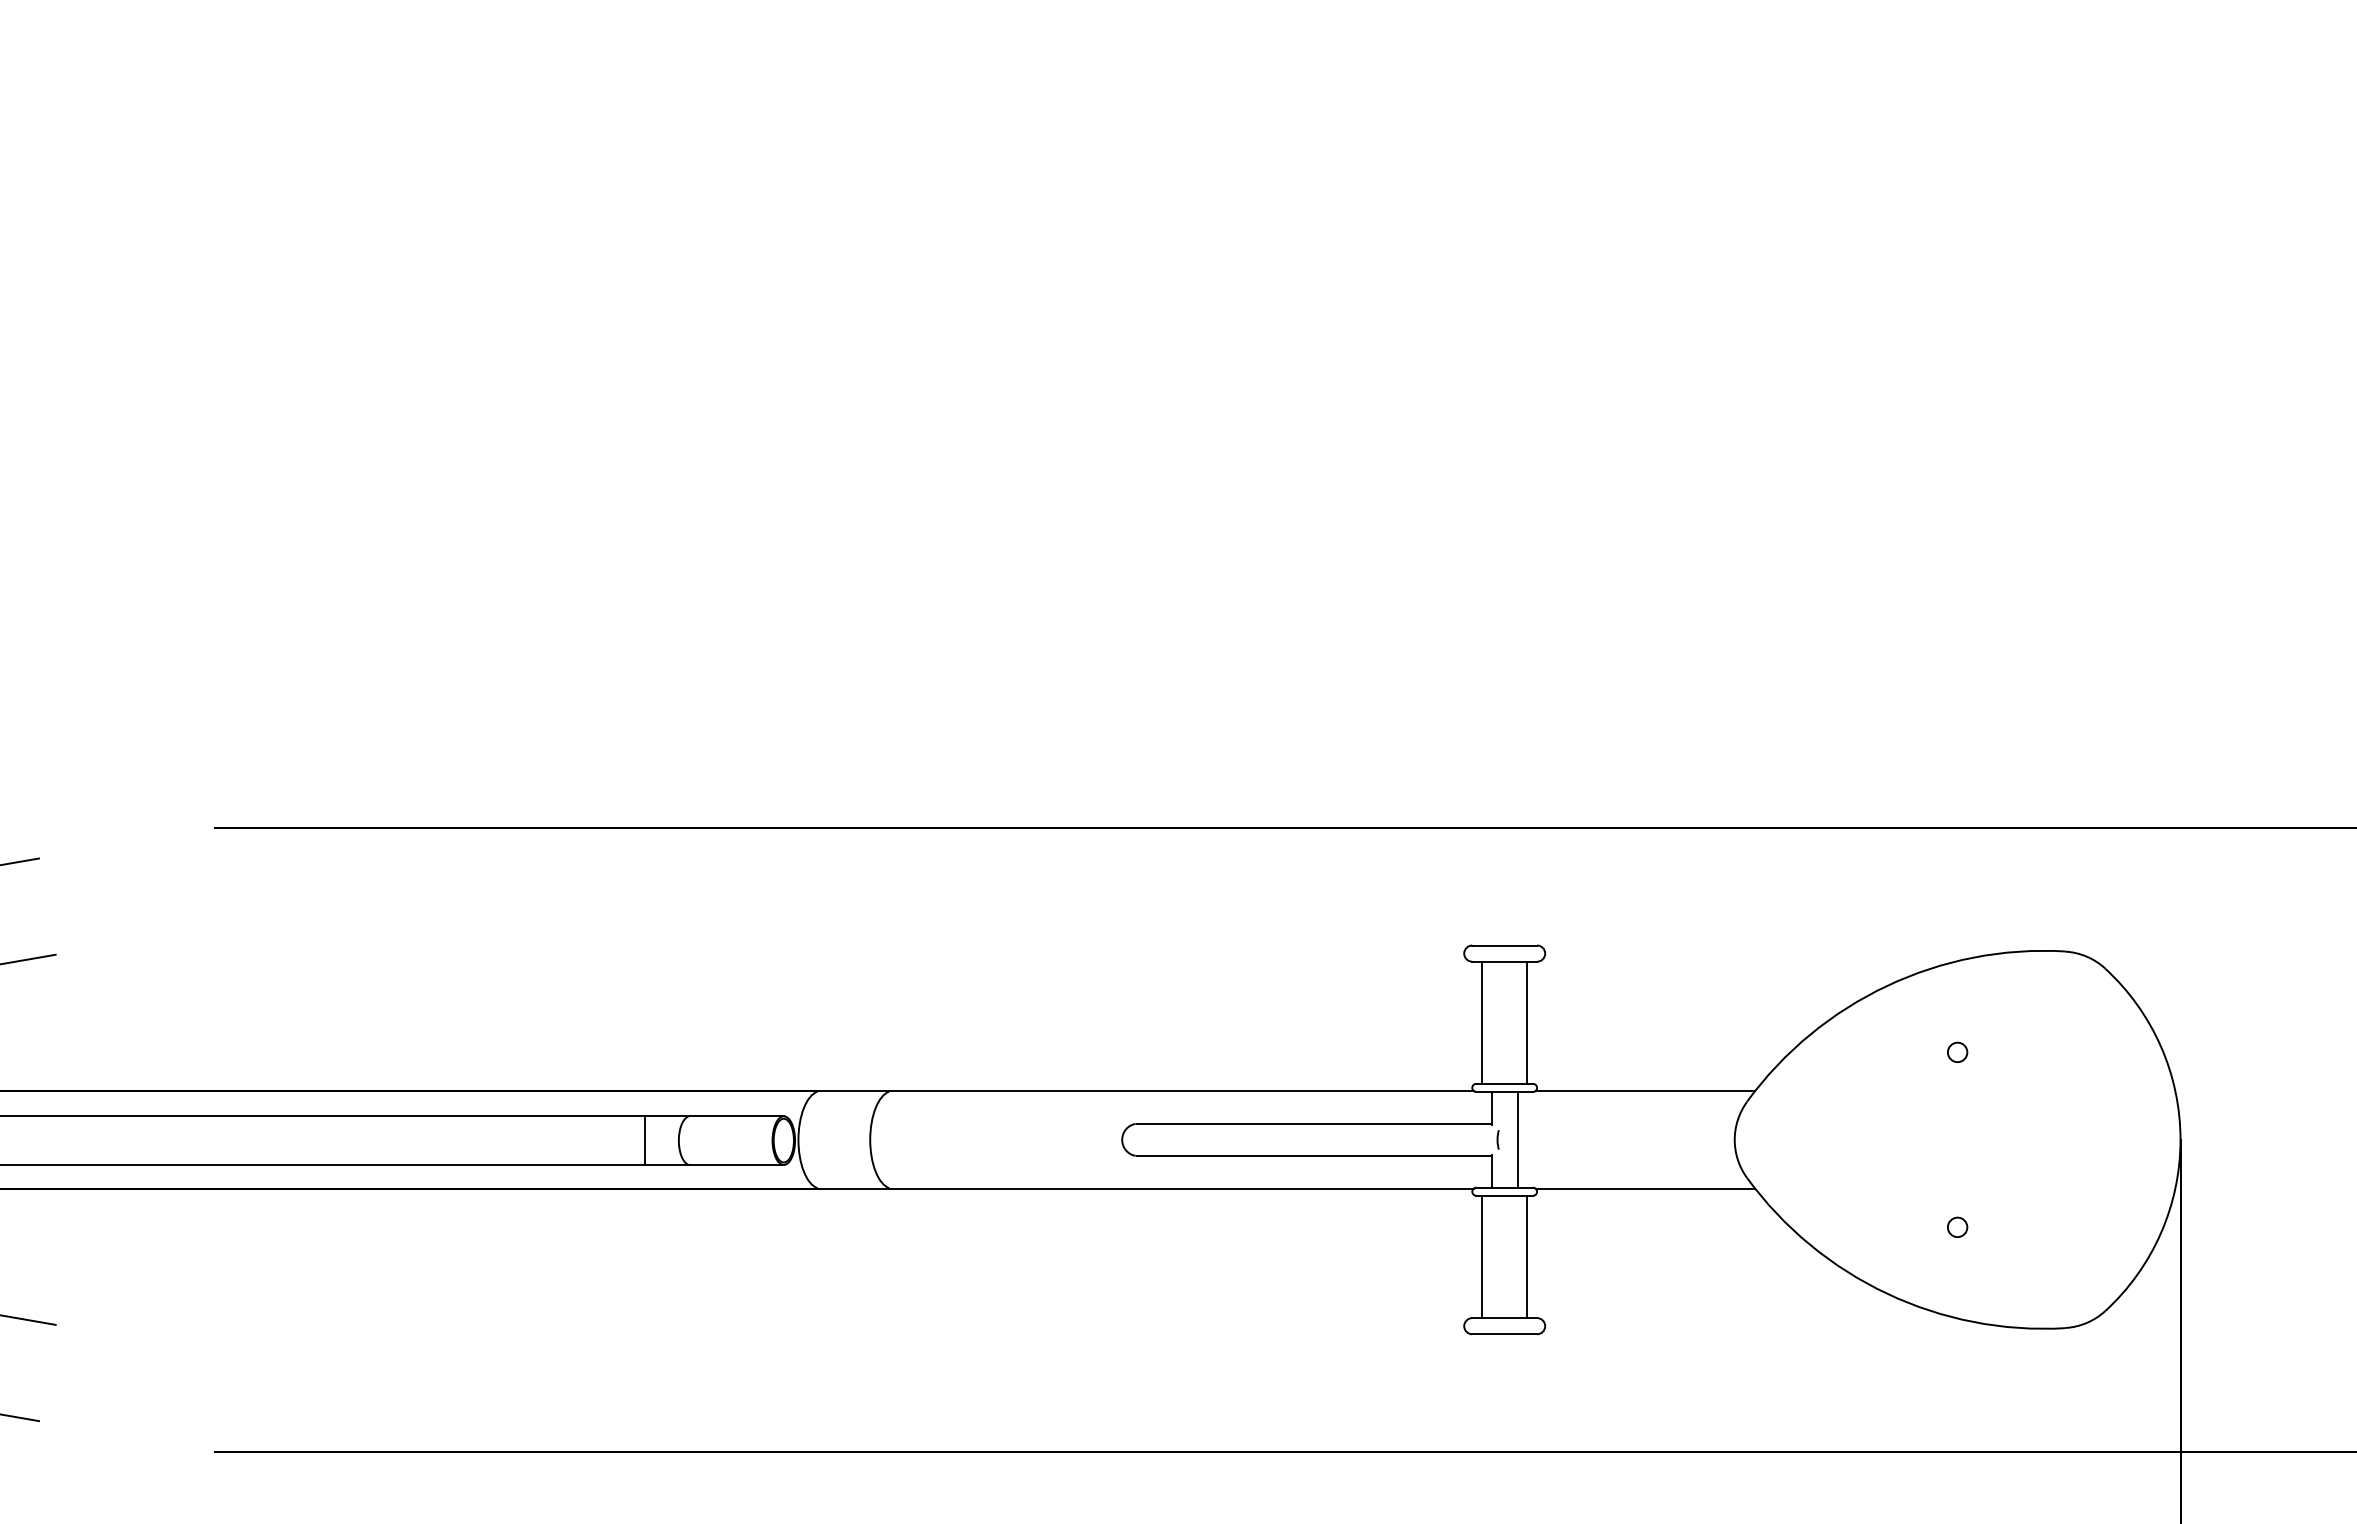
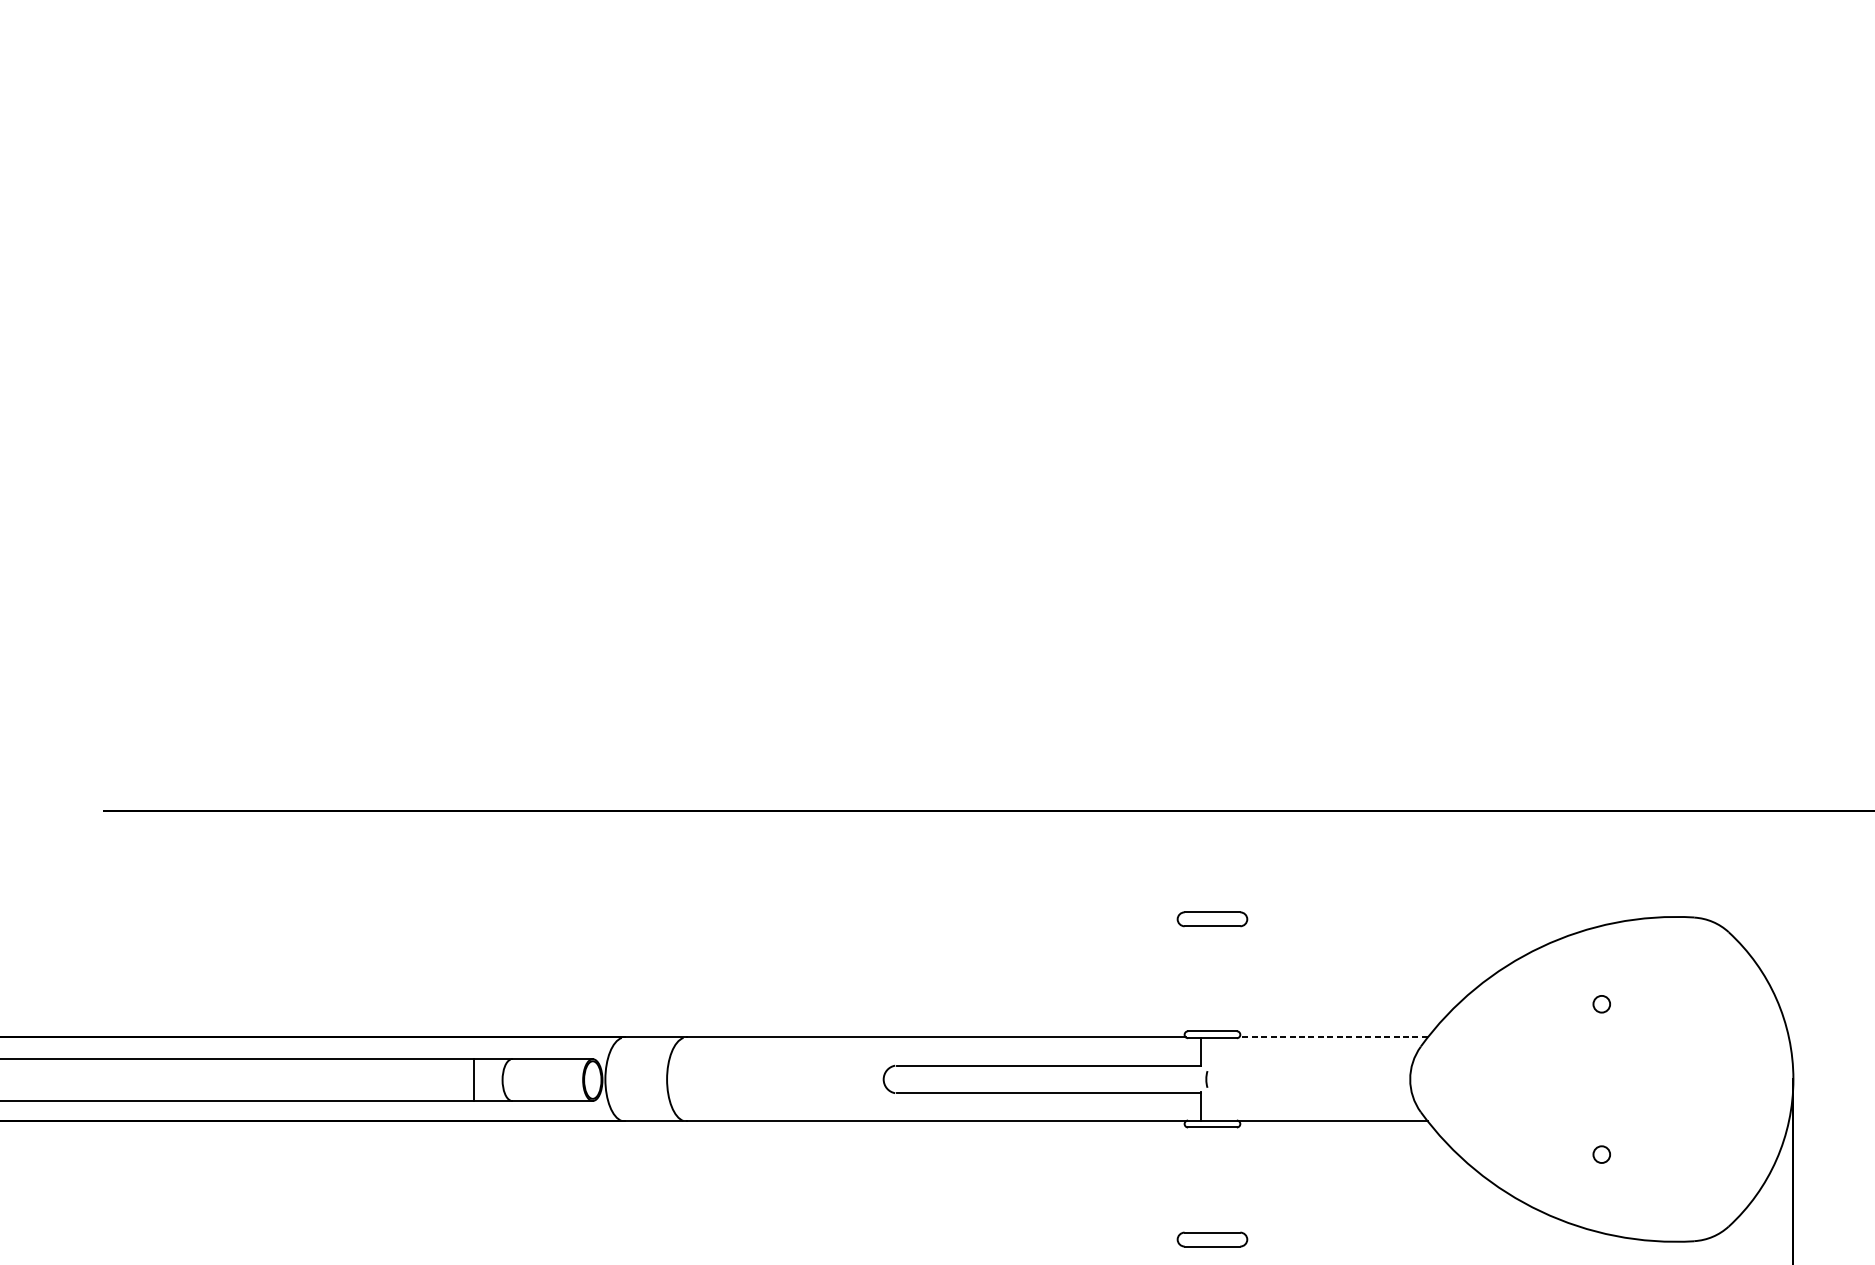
line: (1482, 1022) -> (1193, 978), removed
line: (1527, 1022) -> (1232, 978), removed
line: (1645, 1090) -> (1333, 1036), solid -> dashed
line: (1517, 1139) -> (1223, 1079), removed
line: (1482, 1256) -> (1193, 1179), removed
line: (1527, 1256) -> (1232, 1179), removed

